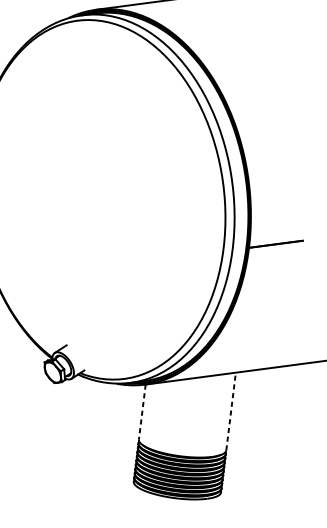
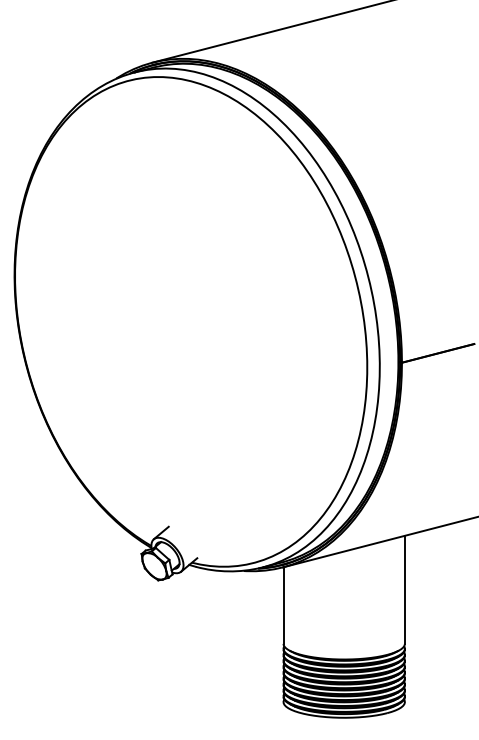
line: (230, 411) -> (404, 589), dashed -> solid
line: (142, 412) -> (283, 606), dashed -> solid

